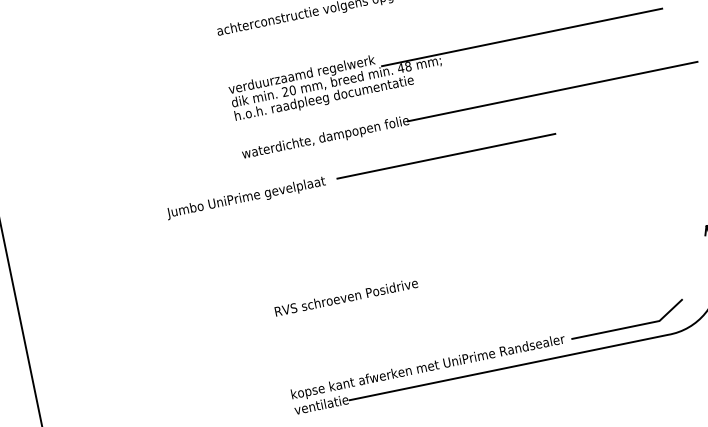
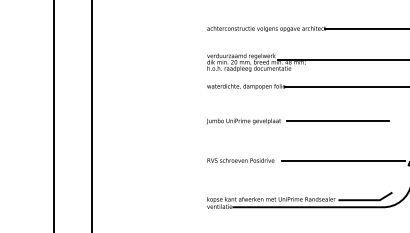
part: (362, 174) -> (298, 121), moved
line: (562, 252) -> (342, 160), added

